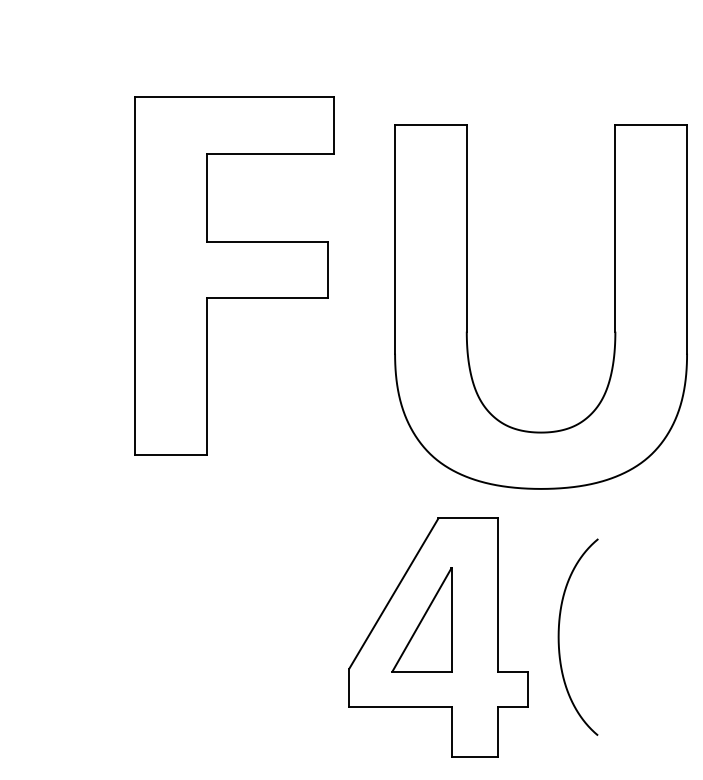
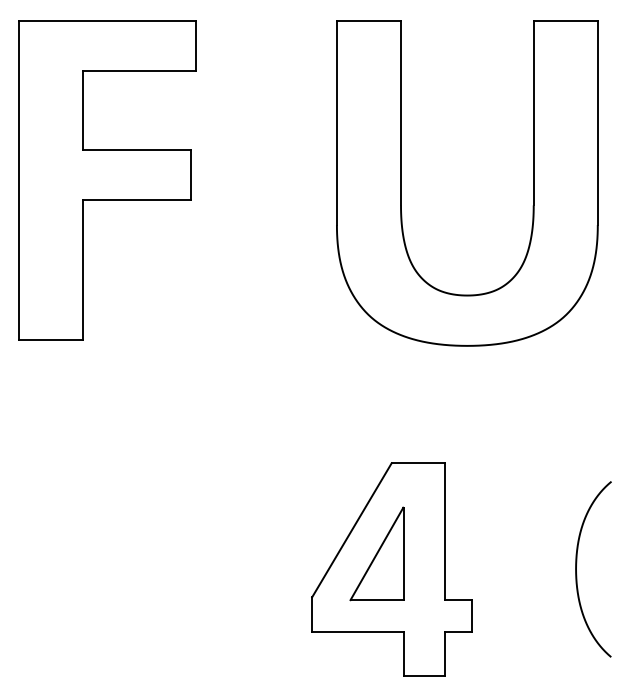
part: (234, 275) -> (107, 180), moved
part: (467, 307) -> (401, 183), moved
curve: (560, 642) -> (577, 574), moved

